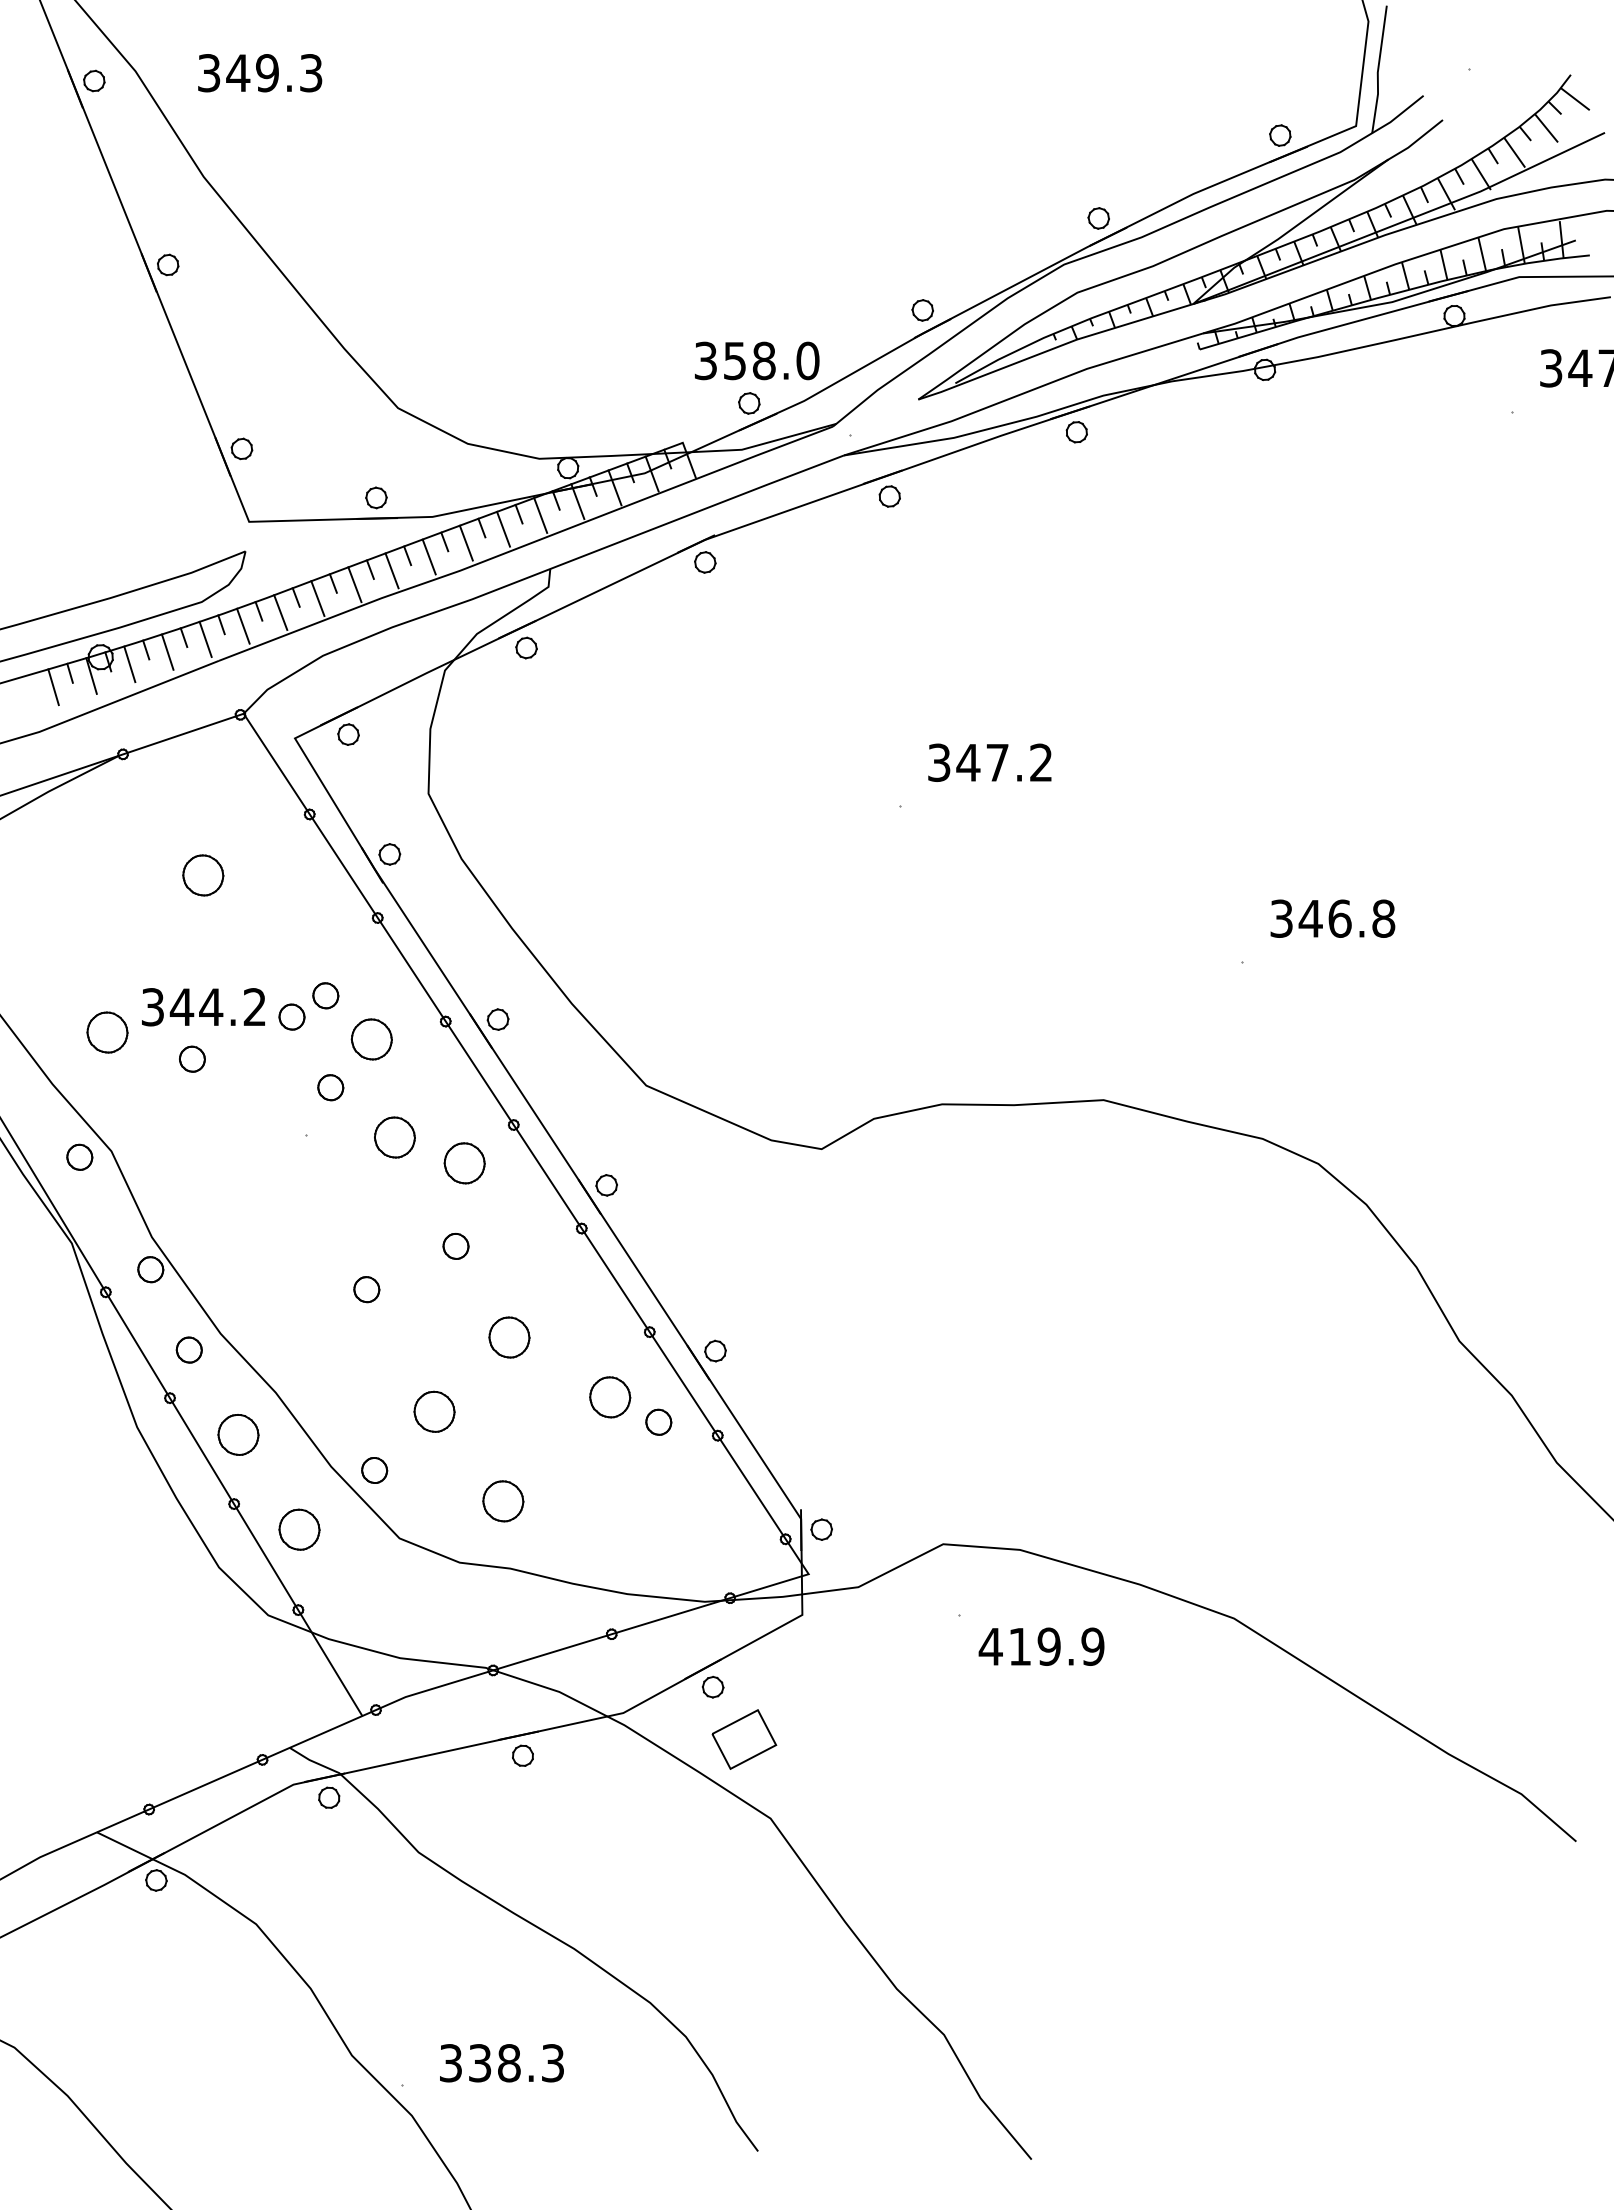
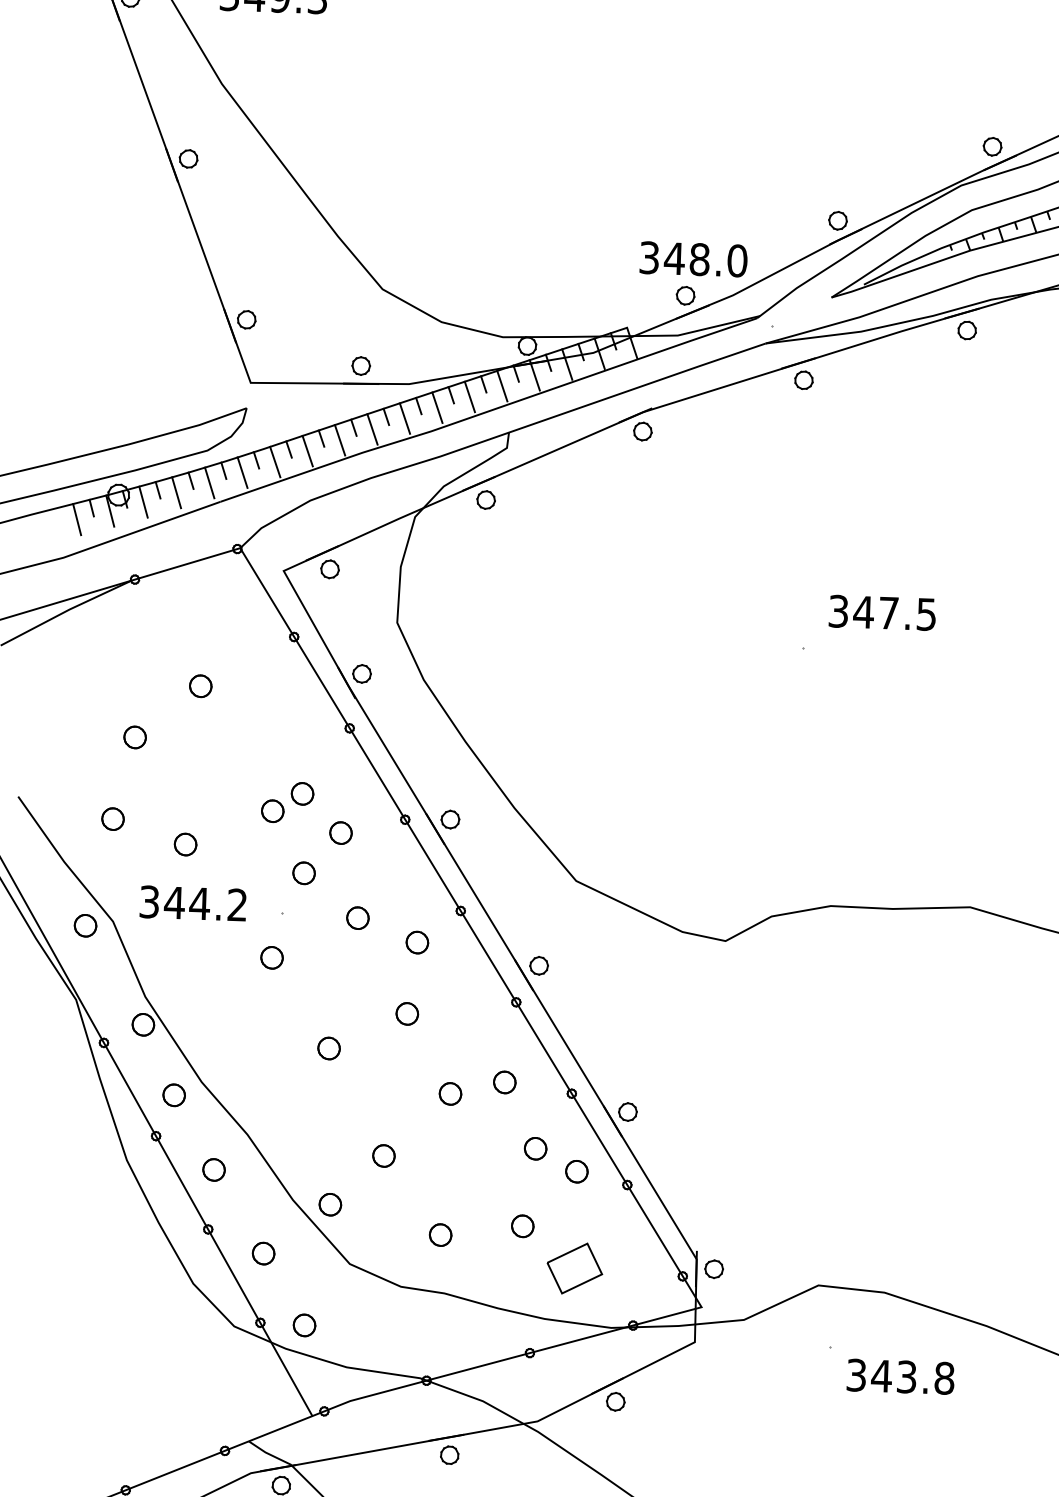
text: (734, 361) -> (674, 259), 358.0 -> 348.0
text: (1040, 762) -> (925, 614), 347.2 -> 347.5
part: (203, 874) -> (200, 685), size x0.62
part: (129, 936) -> (135, 736), added
text: (203, 1007) -> (193, 903), moved
part: (106, 1032) -> (112, 818), size x0.62
part: (371, 1039) -> (340, 832), size x0.62
part: (394, 1137) -> (357, 918), size x0.62
part: (464, 1163) -> (417, 942), size x0.62
part: (296, 1186) -> (271, 957), added
part: (571, 1321) -> (504, 1082), added
part: (508, 1336) -> (449, 1093), size x0.62
part: (609, 1397) -> (535, 1148), size x0.62
part: (434, 1411) -> (383, 1155), size x0.62
part: (238, 1434) -> (214, 1169), size x0.62
part: (597, 1487) -> (522, 1226), added
part: (503, 1500) -> (440, 1234), size x0.62
part: (298, 1529) -> (262, 1253), size x0.62
part: (349, 1610) -> (304, 1324), added
text: (1041, 1646) -> (900, 1376), 419.9 -> 343.8
part: (744, 1739) -> (574, 1268), moved

